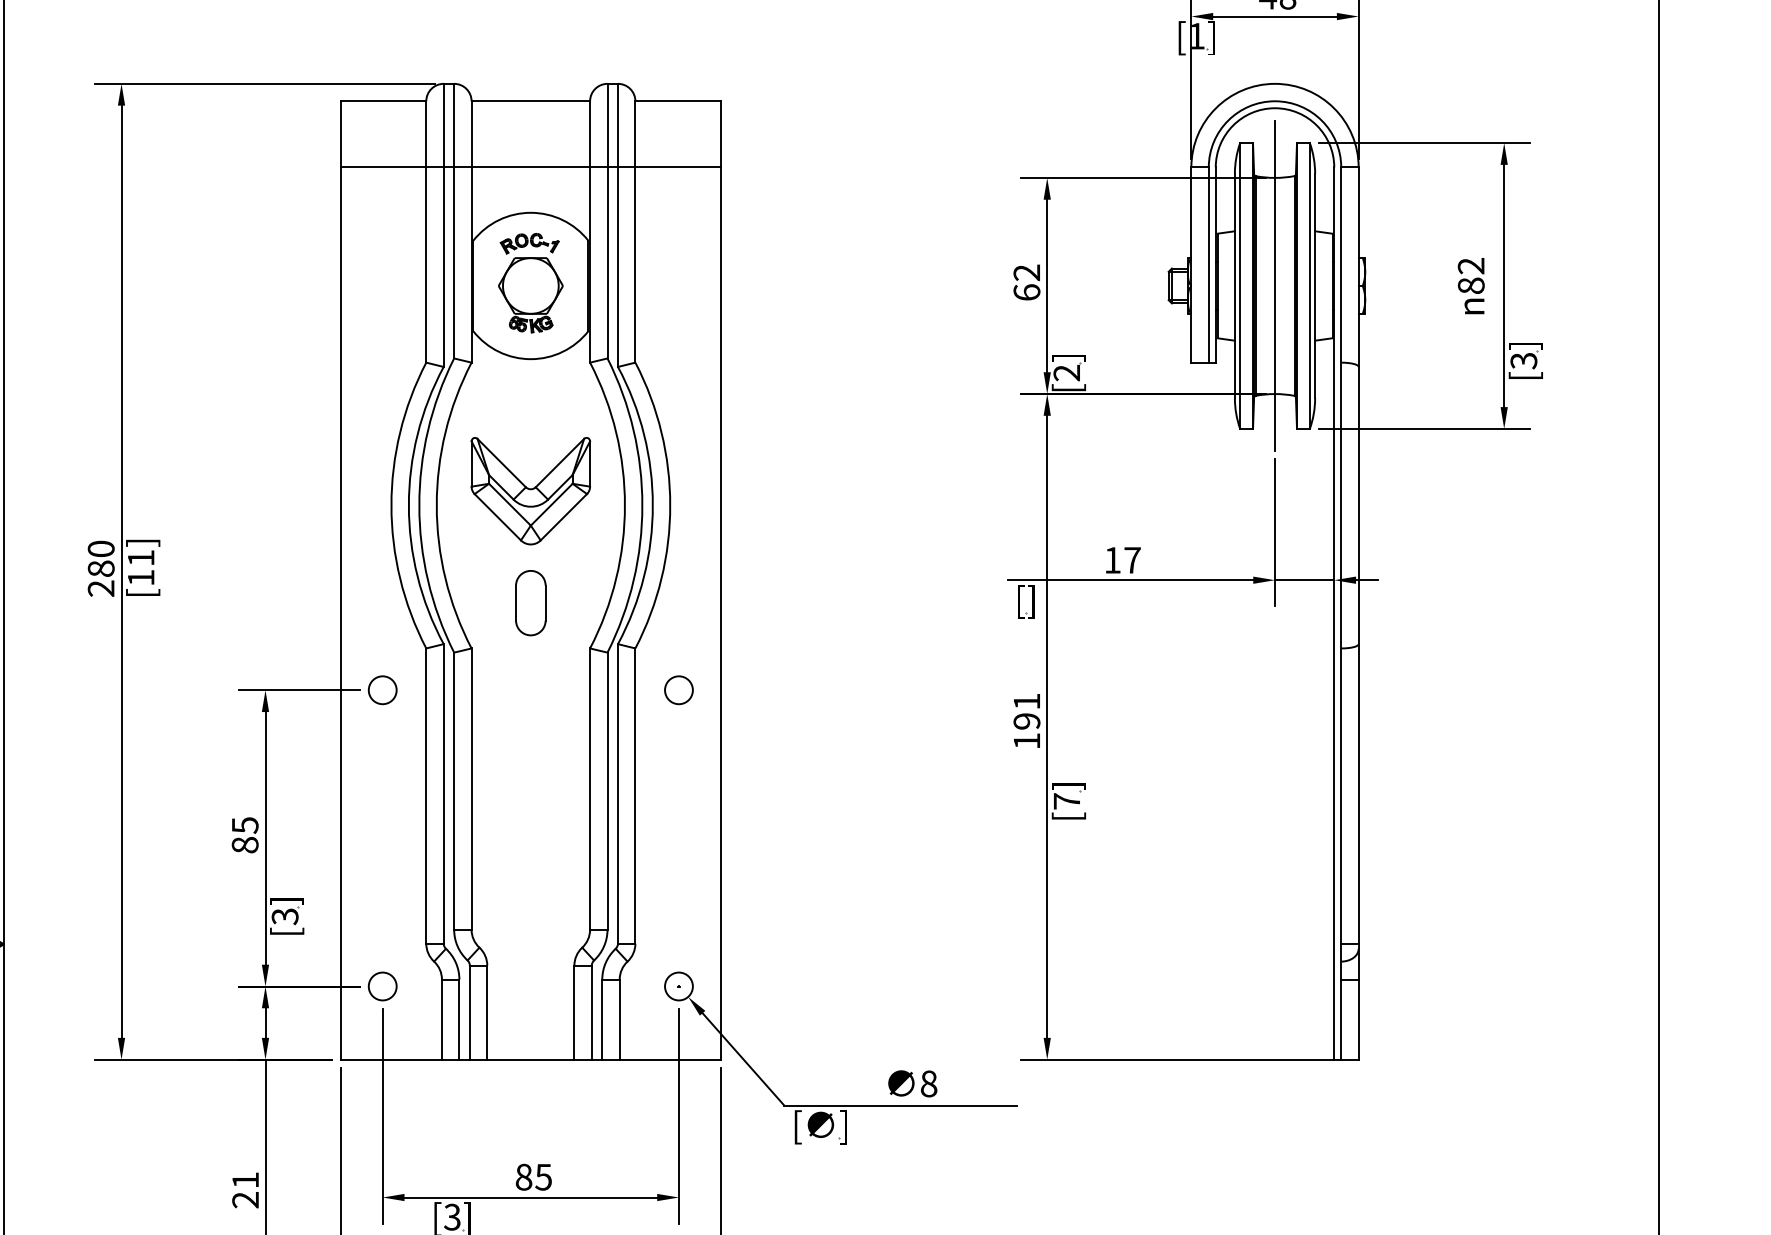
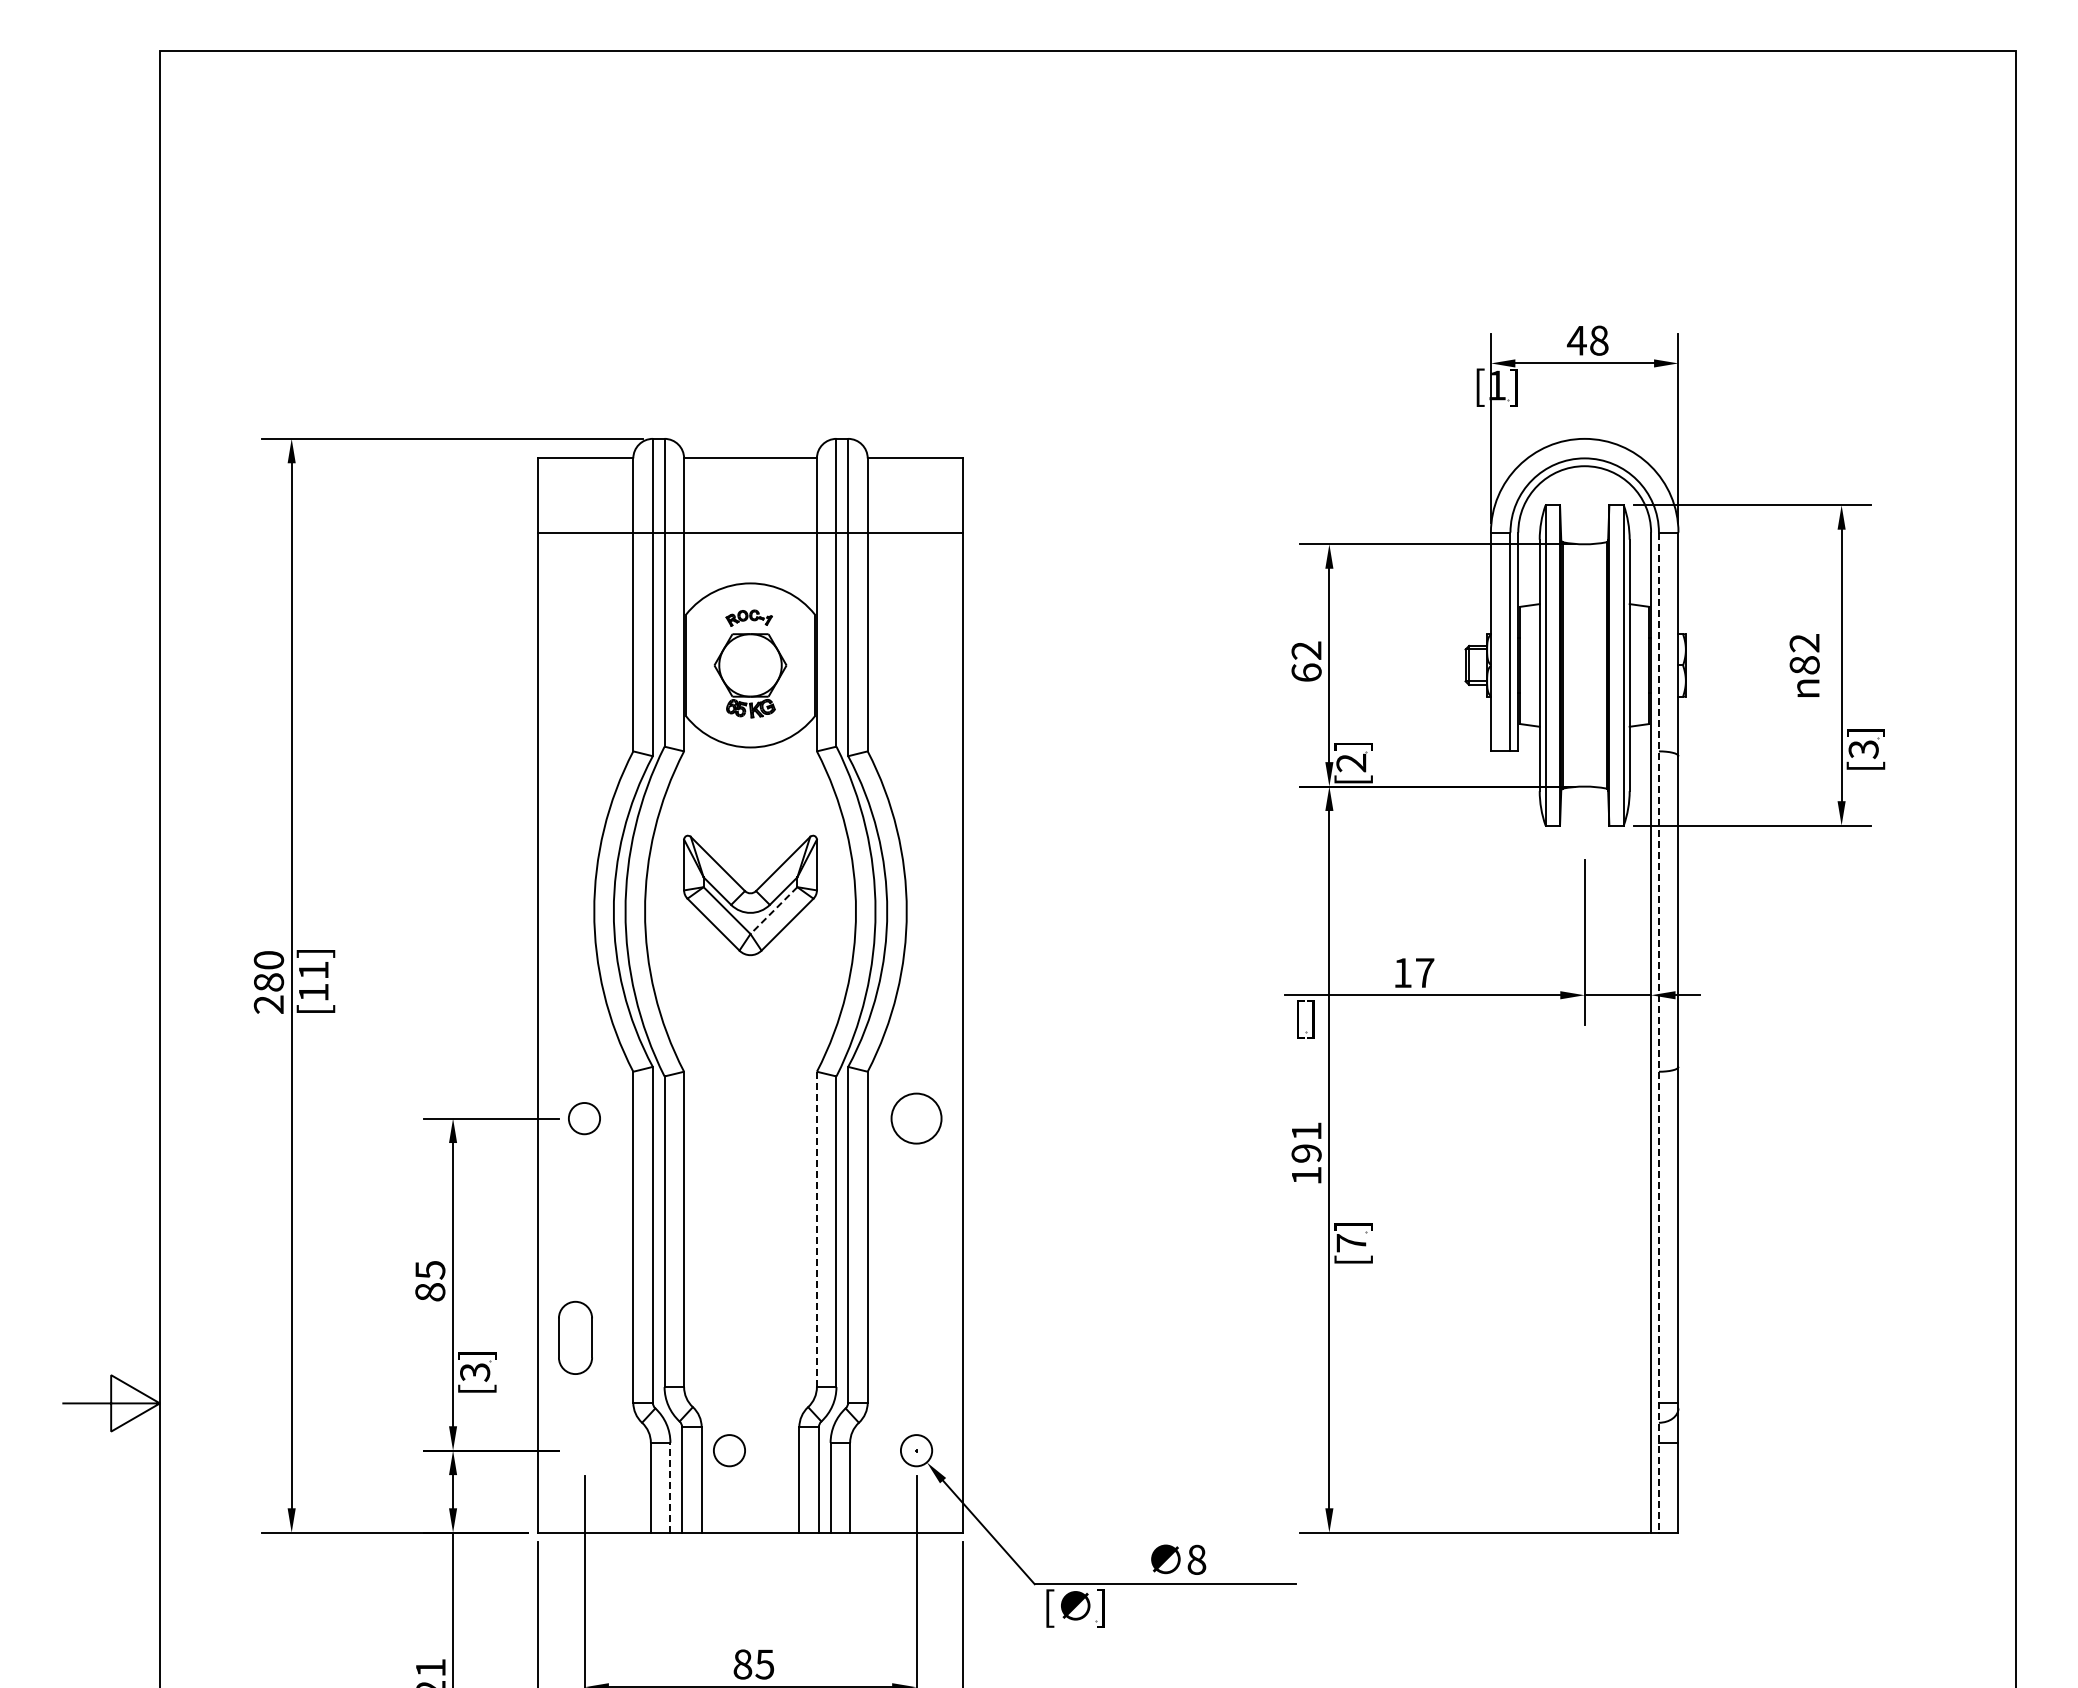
part: (529, 244) -> (748, 618), size x0.7
line: (1274, 286) -> (1584, 665), removed
line: (551, 504) -> (773, 910), solid -> dashed
part: (530, 602) -> (575, 1337), moved
line: (1340, 614) -> (1658, 1033), solid -> dashed
circle: (678, 690) -> (916, 1118), size x1.6
line: (589, 789) -> (816, 1229), solid -> dashed
circle: (382, 986) -> (729, 1450), moved
line: (459, 1019) -> (670, 1487), solid -> dashed

